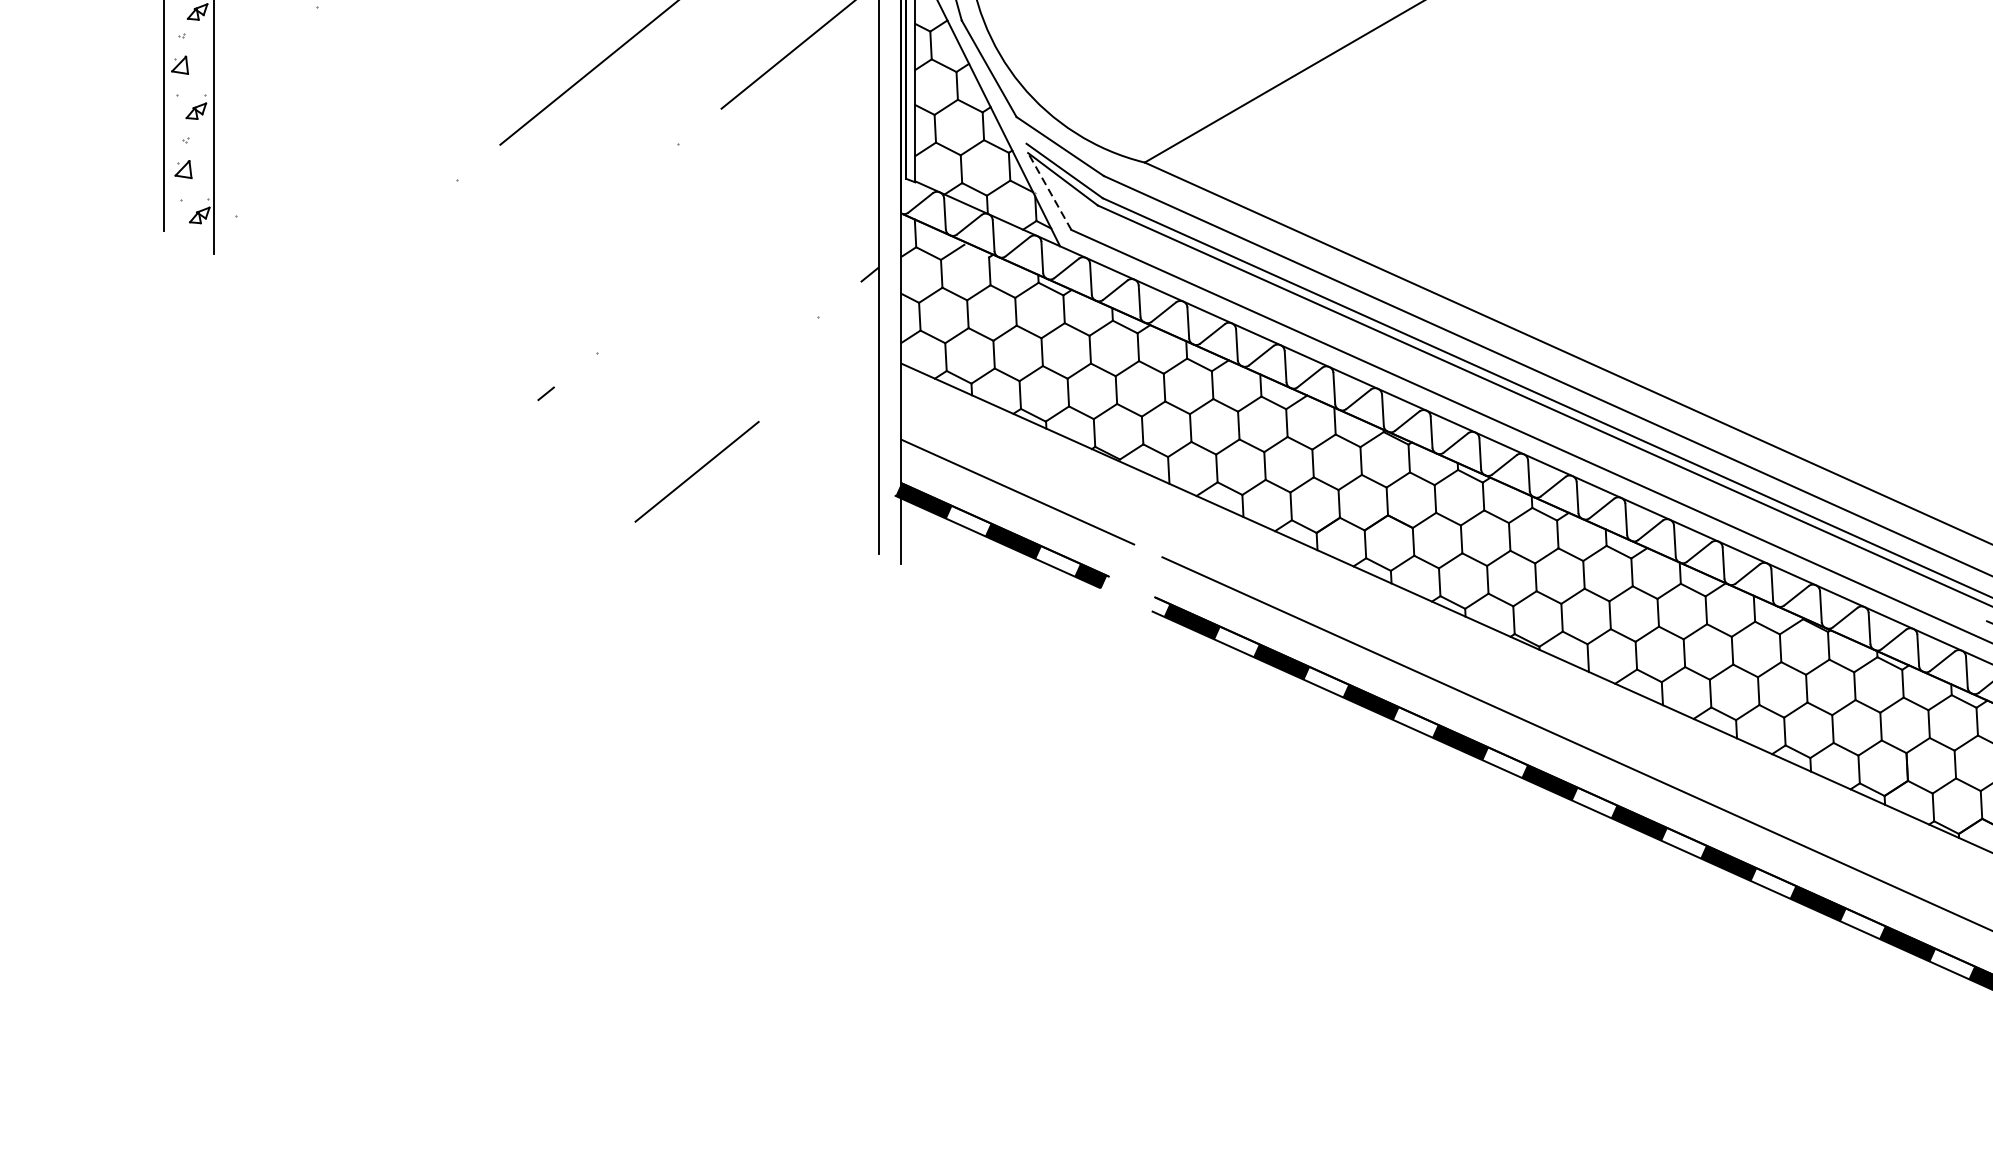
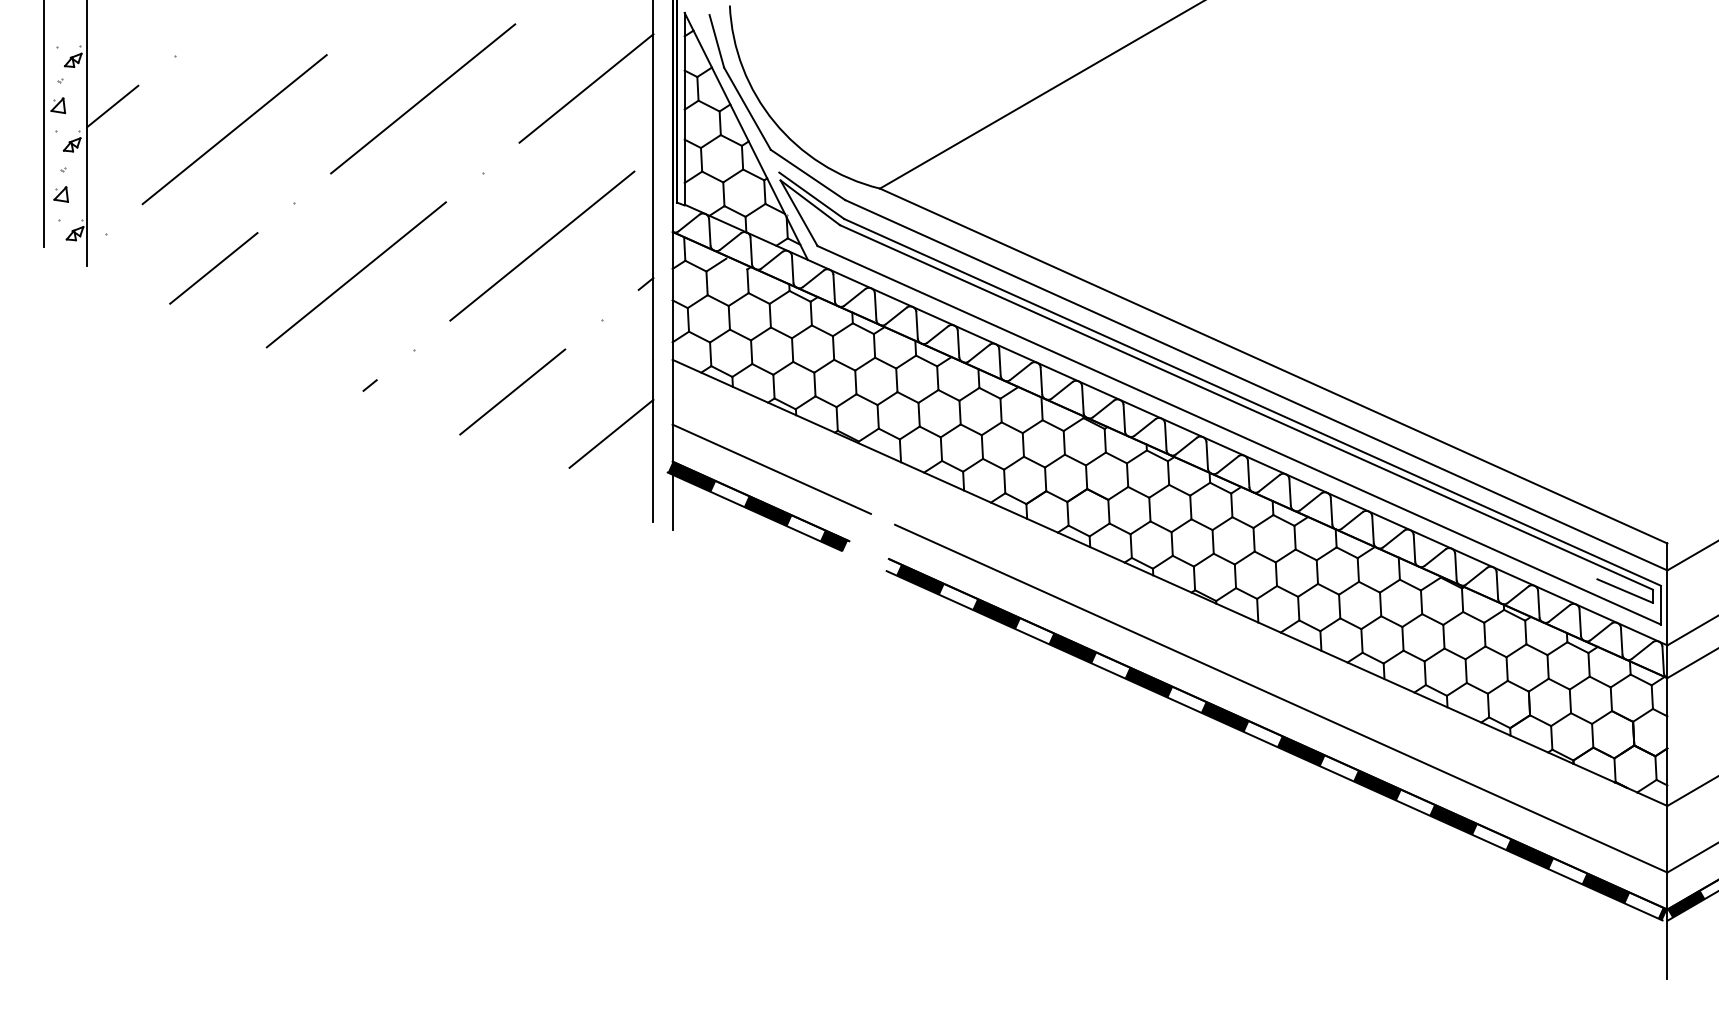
line: (243, 66) -> (112, 106), added
line: (386, 93) -> (234, 129), added
line: (1050, 191) -> (799, 213), dashed -> solid
line: (748, 229) -> (542, 245), added
line: (362, 256) -> (213, 268), added
line: (529, 263) -> (355, 274), added
line: (829, 450) -> (611, 433), added
line: (696, 471) -> (512, 391), moved

